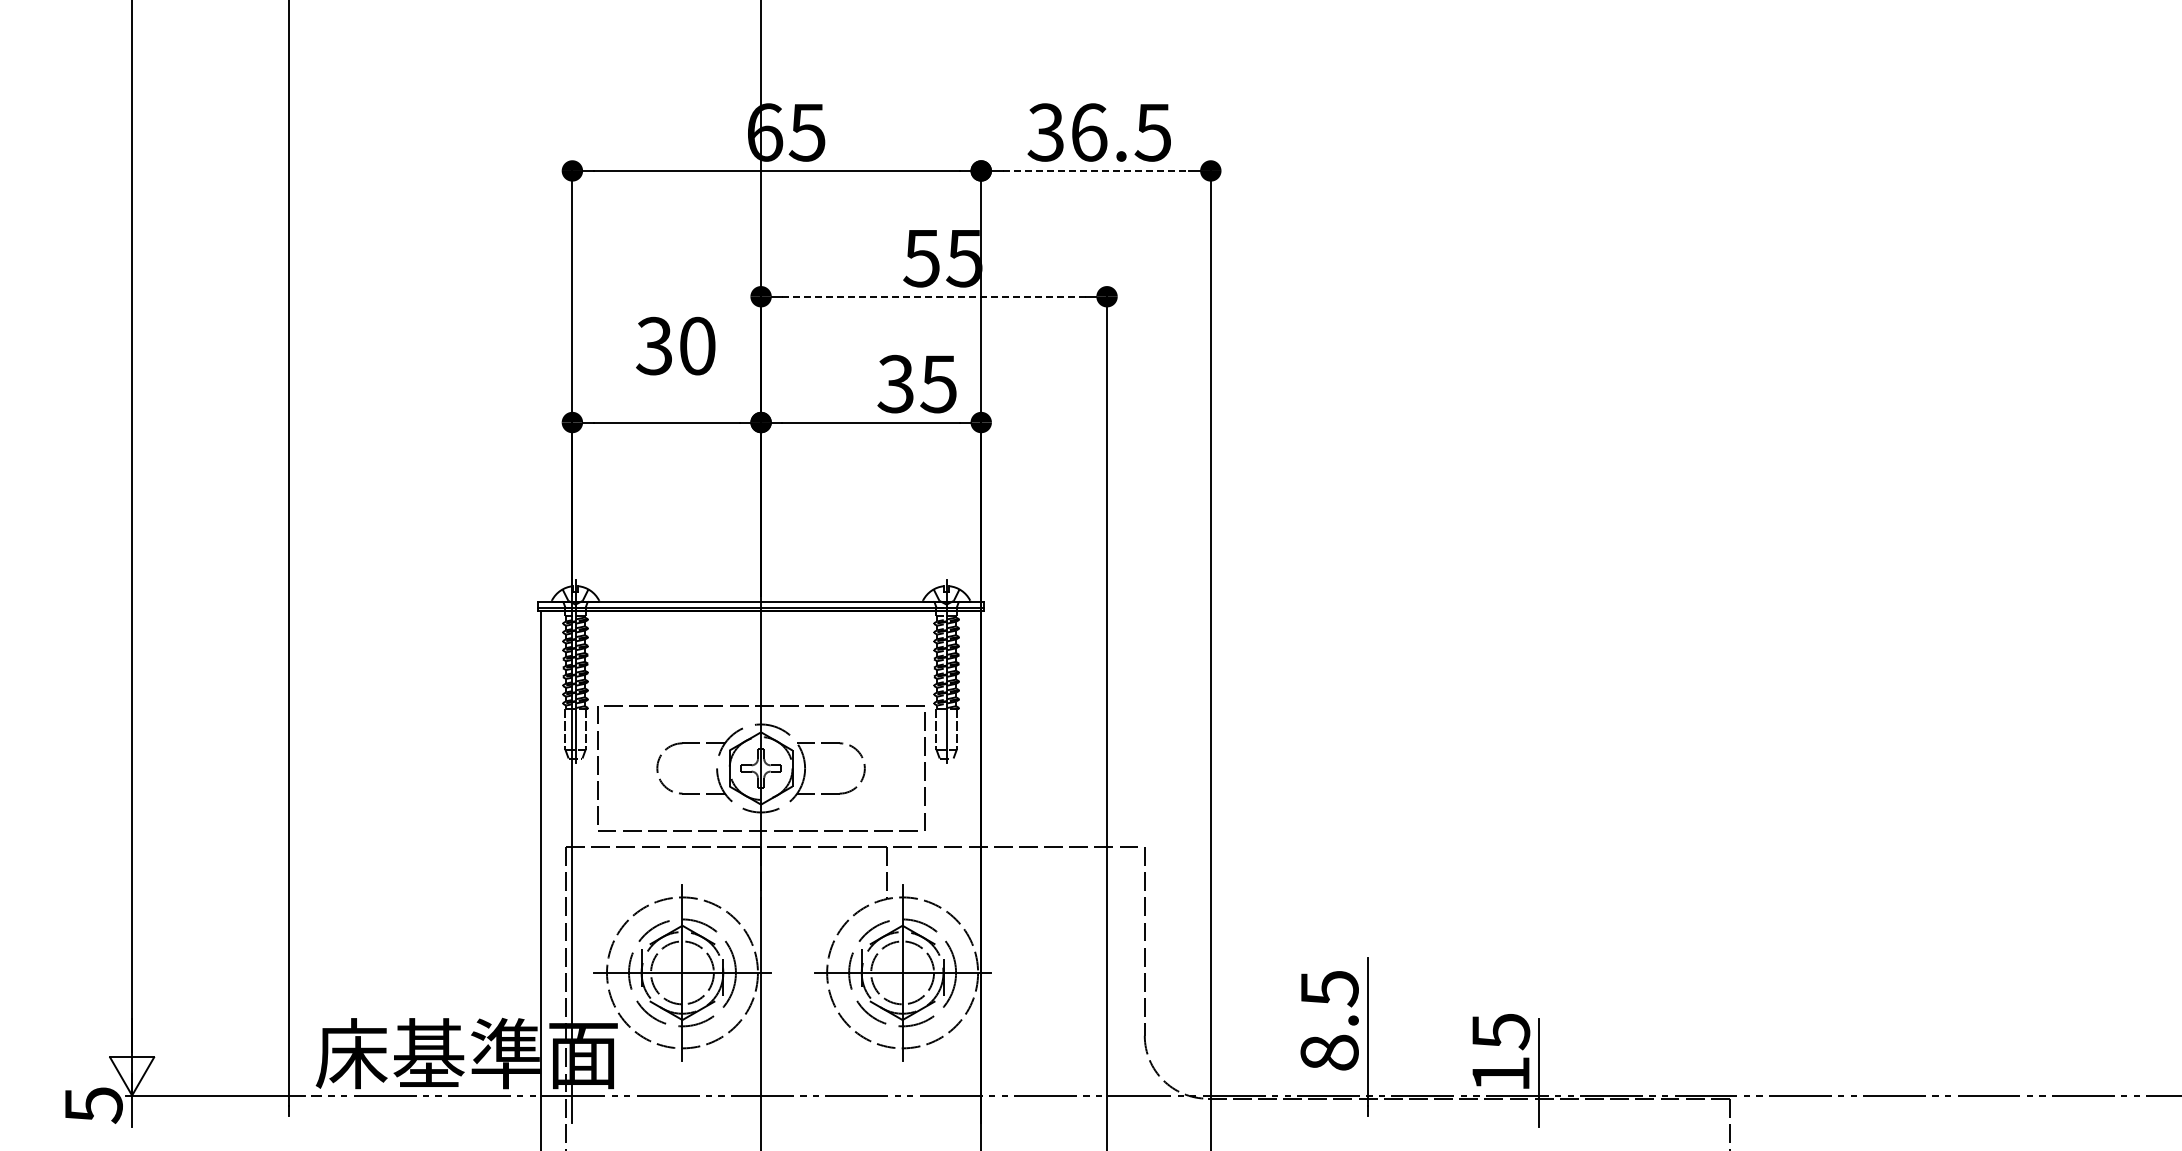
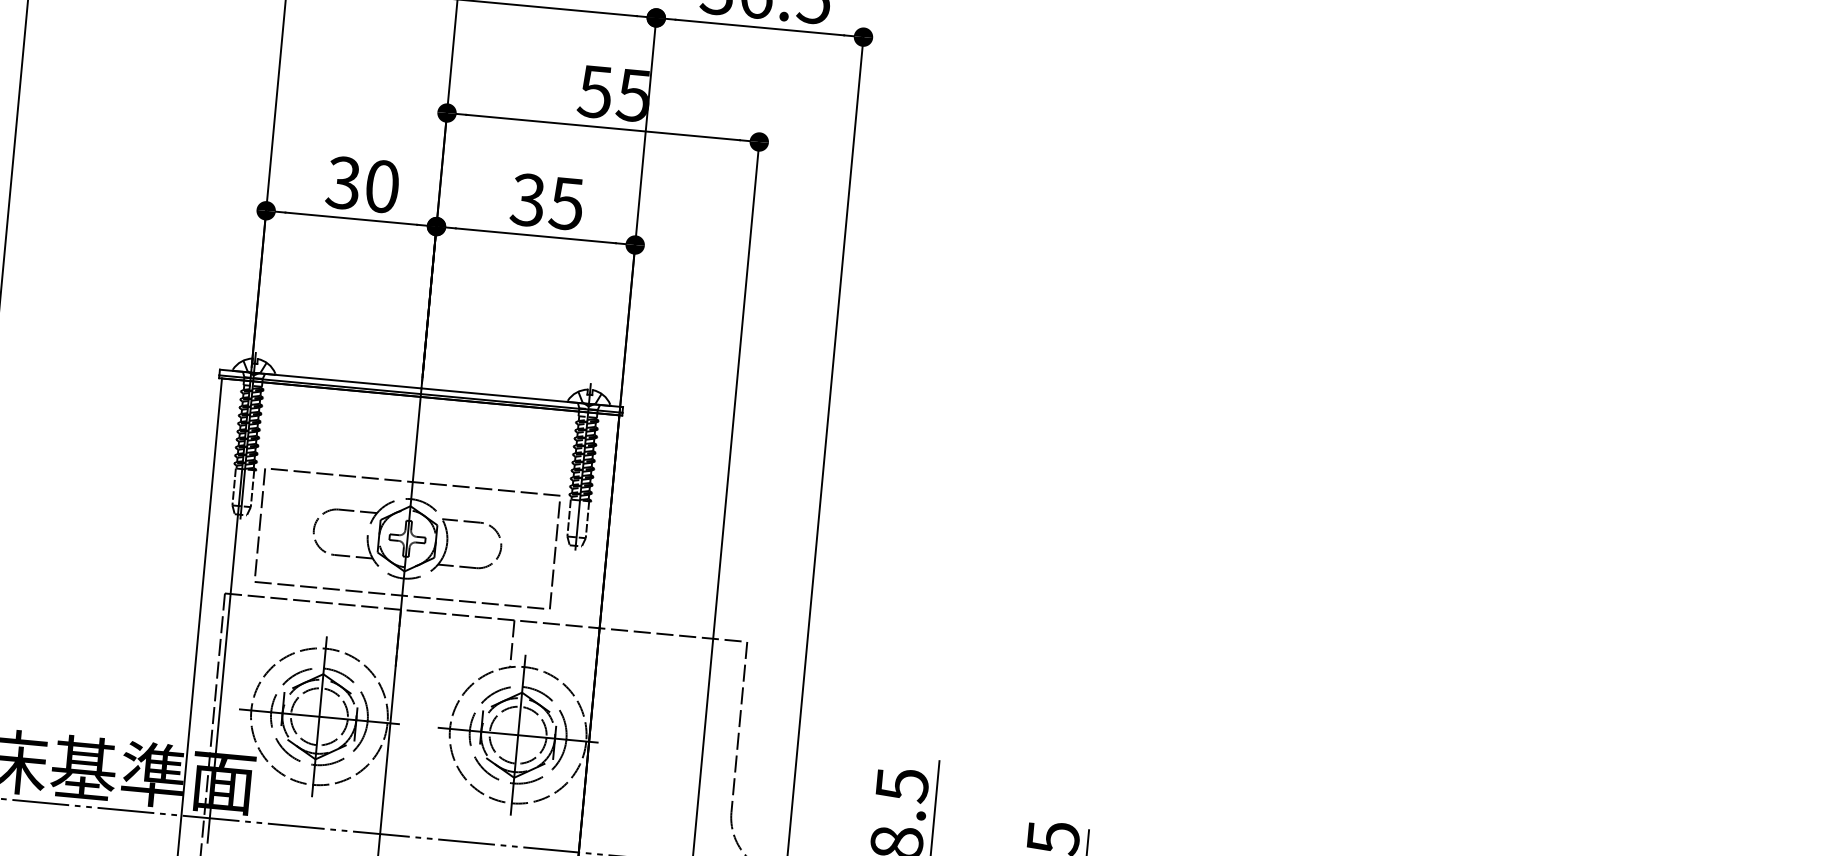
line: (1096, 170) -> (760, 27), dashed -> solid
line: (934, 296) -> (603, 127), dashed -> solid
text: (675, 345) -> (362, 184), moved
text: (916, 383) -> (546, 201), moved

